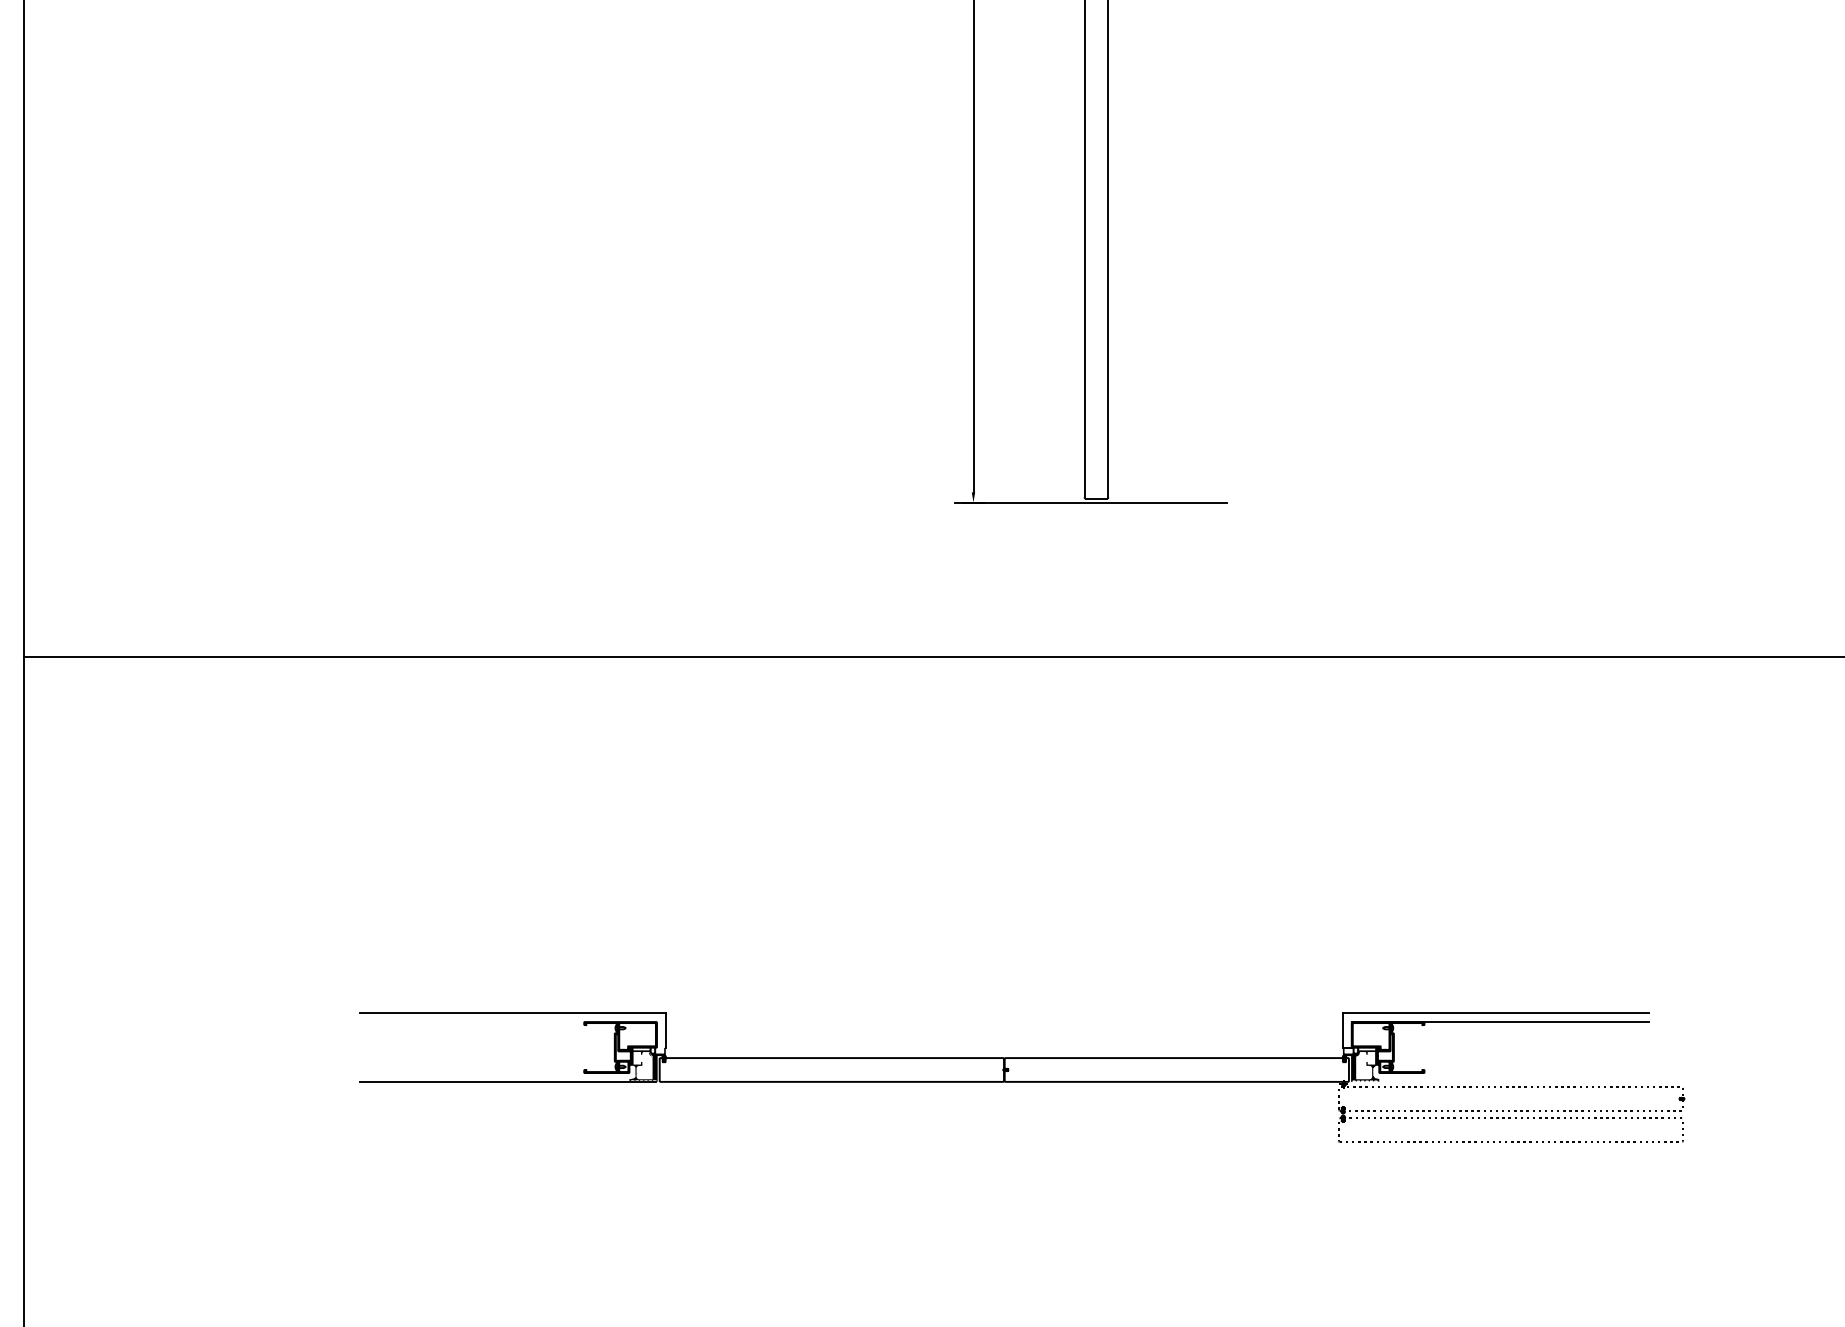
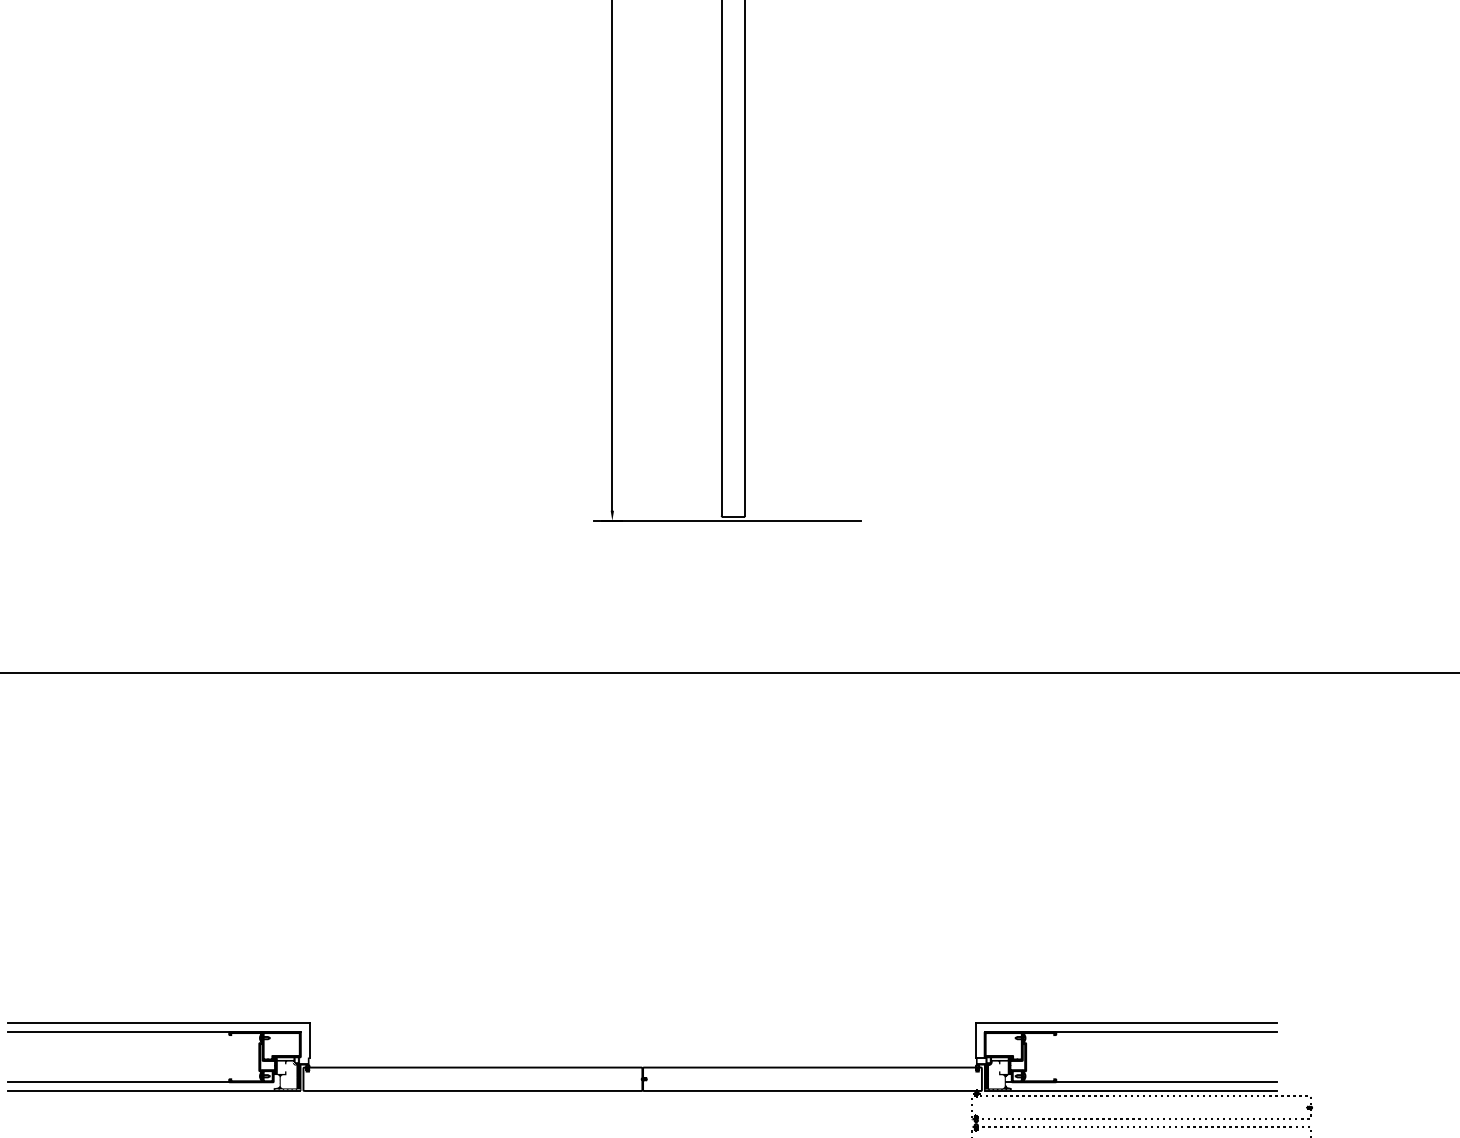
line: (507, 1022) -> (153, 1032), added
line: (493, 1073) -> (139, 1082), added
line: (1511, 1073) -> (1141, 1082), added
line: (1500, 1081) -> (1131, 1090), added

